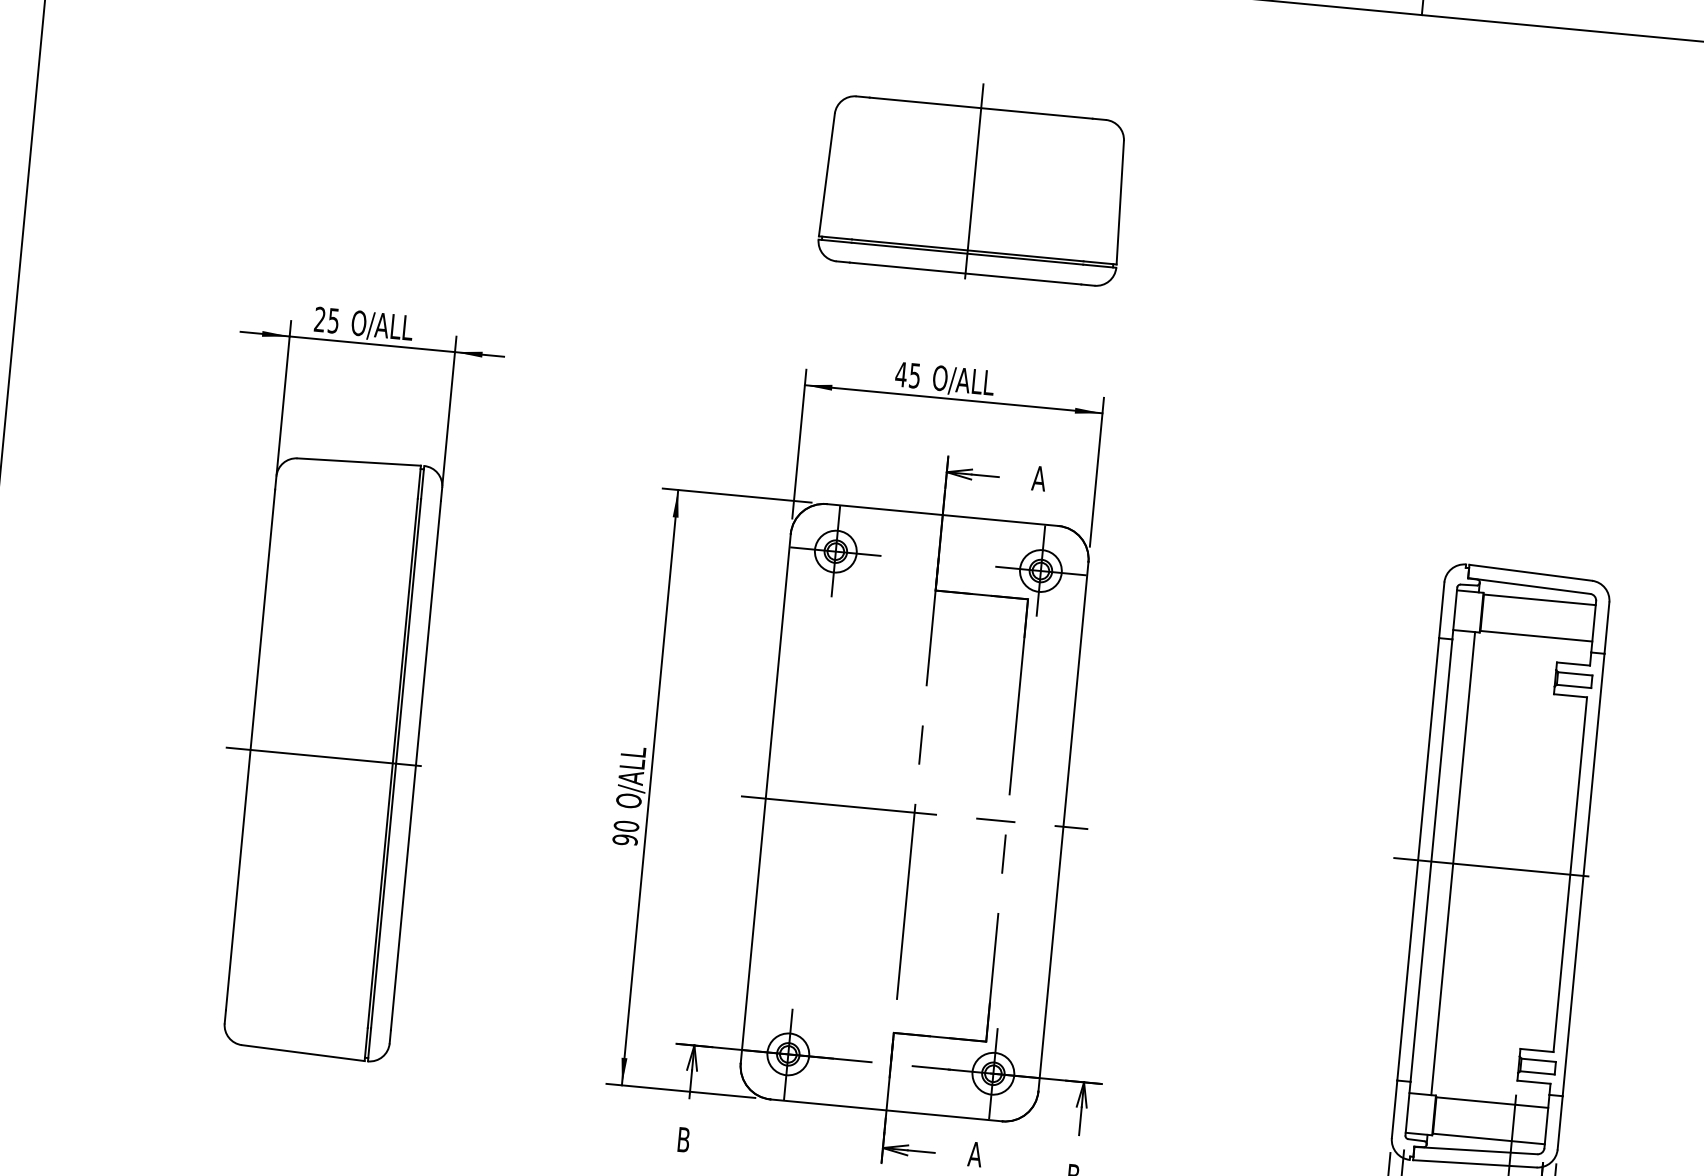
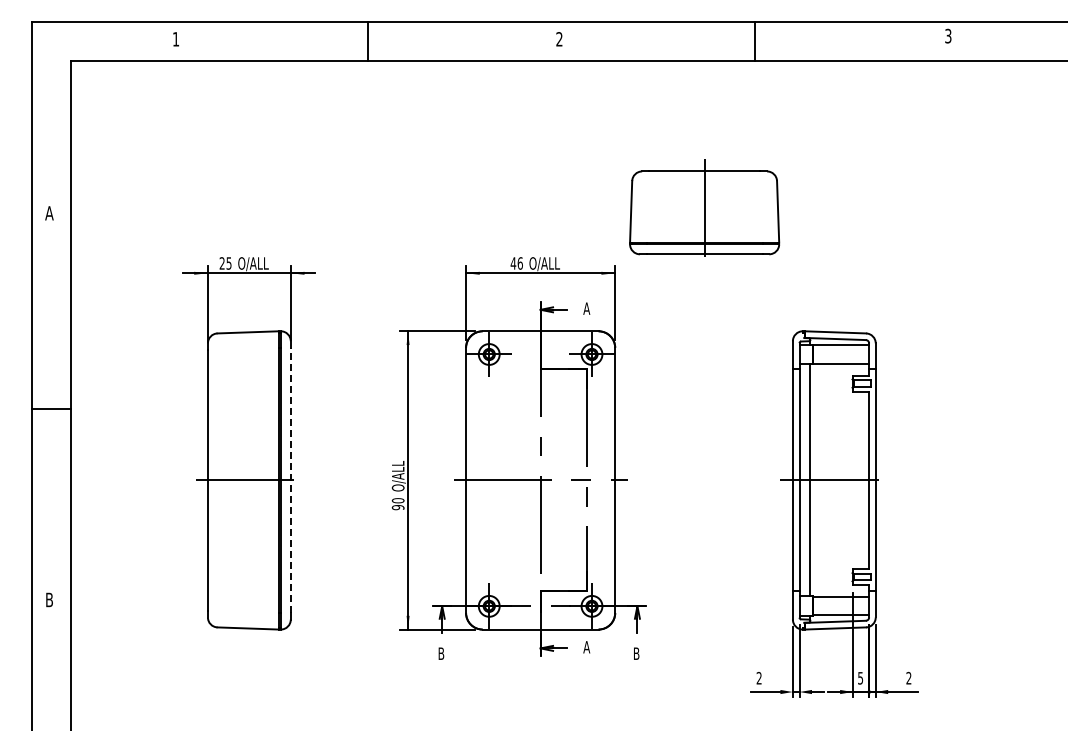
part: (974, 180) -> (704, 207), moved
text: (913, 375) -> (519, 263), 45 -> 46
line: (415, 765) -> (290, 480), solid -> dashed

